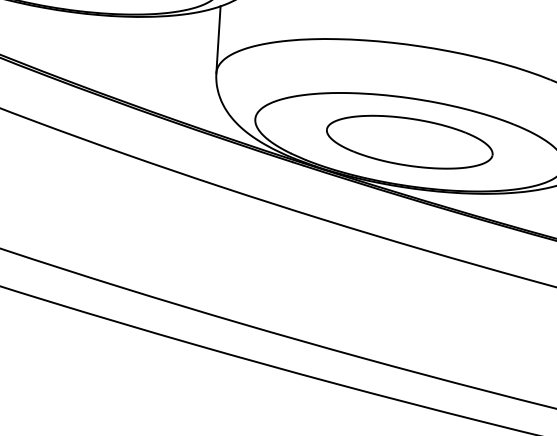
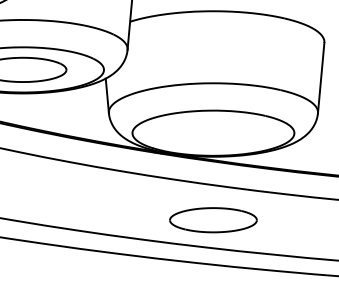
part: (409, 142) -> (213, 220), moved

